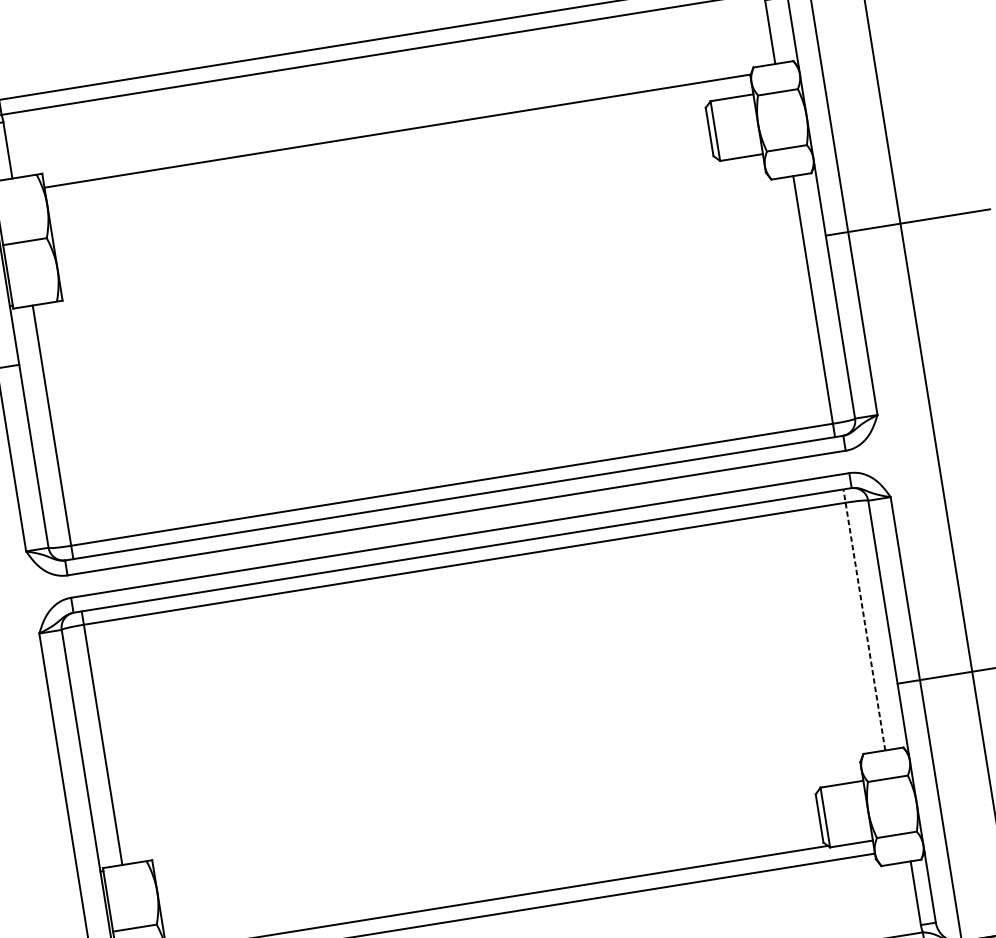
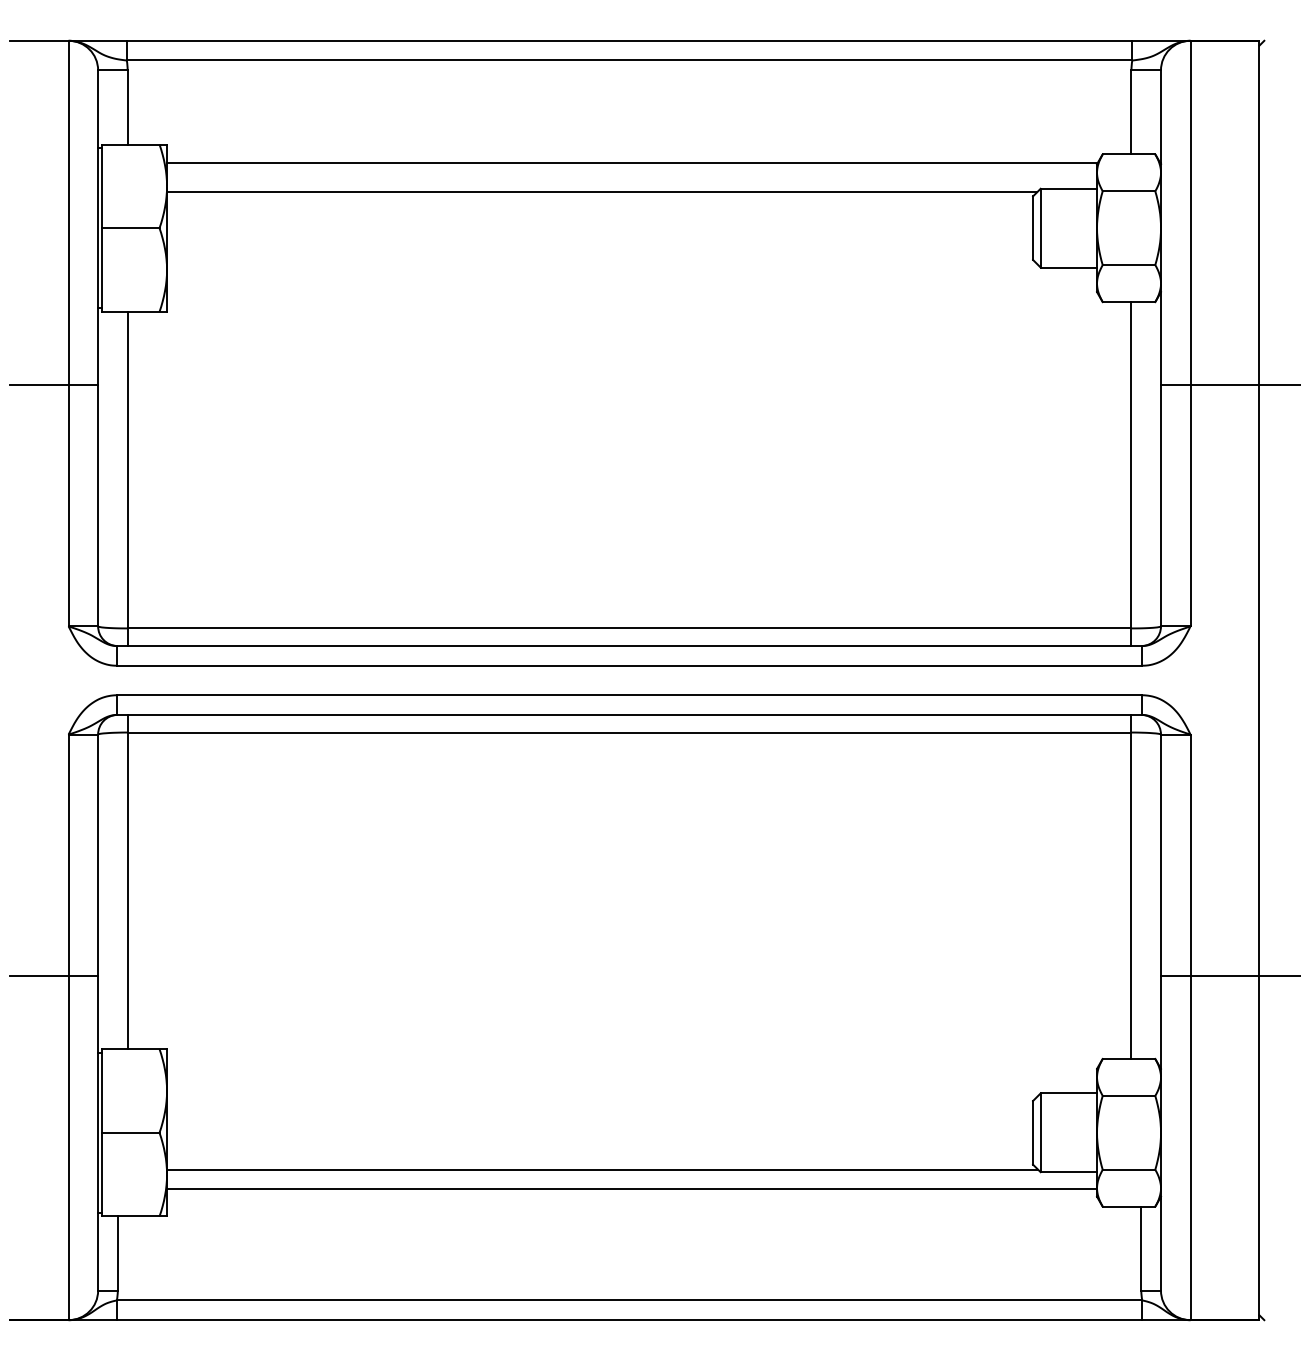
line: (378, 157) -> (602, 192), added
line: (864, 619) -> (1131, 886), dashed -> solid
line: (57, 818) -> (53, 975), added

